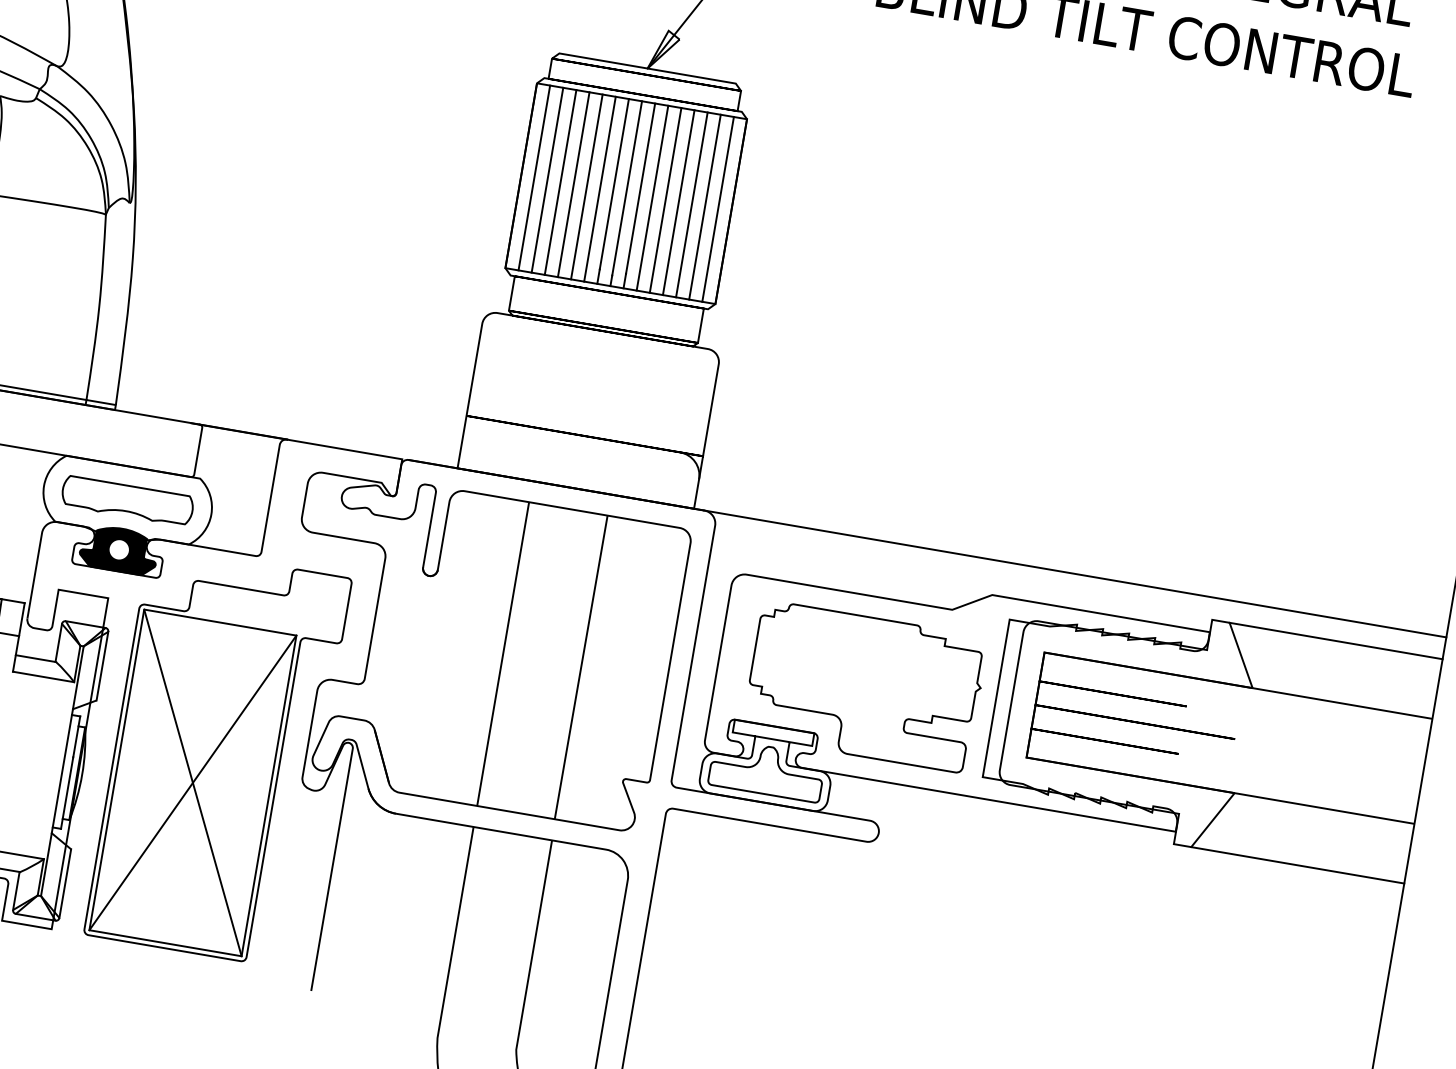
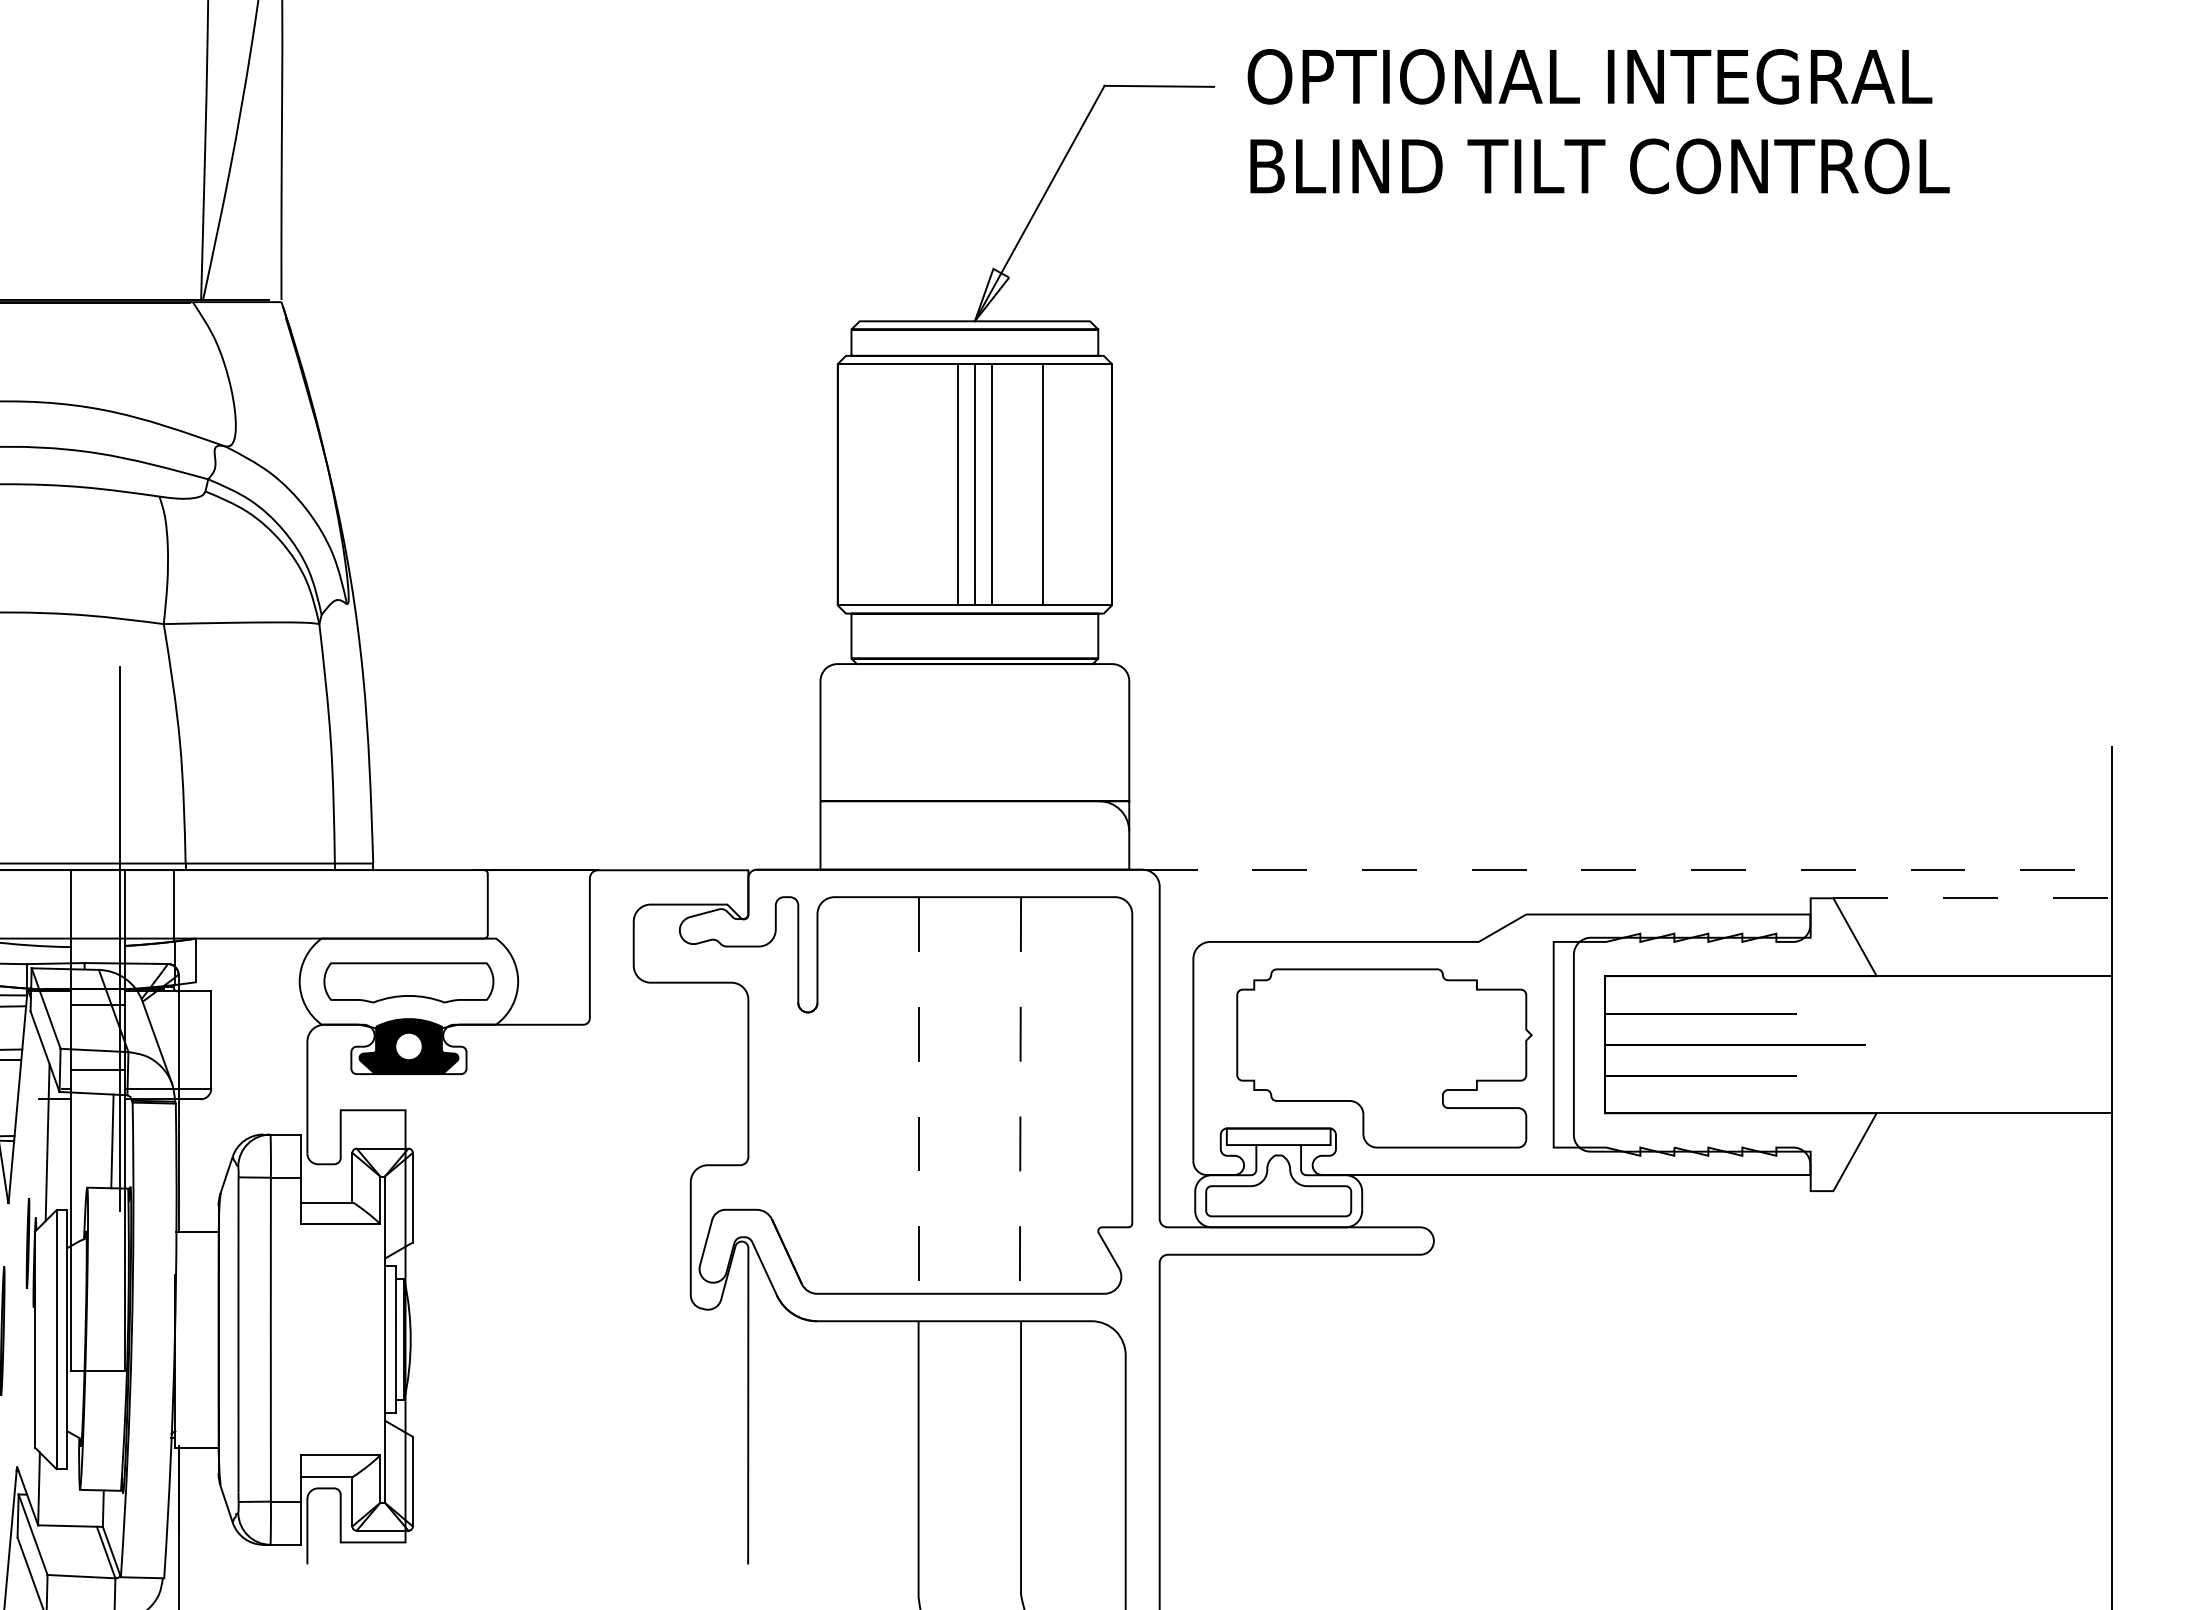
line: (534, 177) -> (854, 484), removed
line: (547, 180) -> (872, 484), removed
line: (560, 182) -> (889, 484), removed
line: (573, 184) -> (906, 484), removed
line: (586, 186) -> (923, 484), removed
line: (599, 189) -> (940, 484), removed
line: (652, 198) -> (1009, 484), removed
line: (665, 200) -> (1026, 484), removed
line: (691, 204) -> (1060, 484), removed
line: (704, 206) -> (1077, 484), removed
line: (717, 209) -> (1094, 484), removed
line: (1075, 573) -> (1627, 869), solid -> dashed
line: (1336, 641) -> (1972, 898), solid -> dashed
line: (503, 654) -> (918, 1095), solid -> dashed
line: (581, 667) -> (1020, 1095), solid -> dashed
part: (217, 755) -> (578, 1286), removed
line: (1297, 865) -> (1972, 1191), removed

